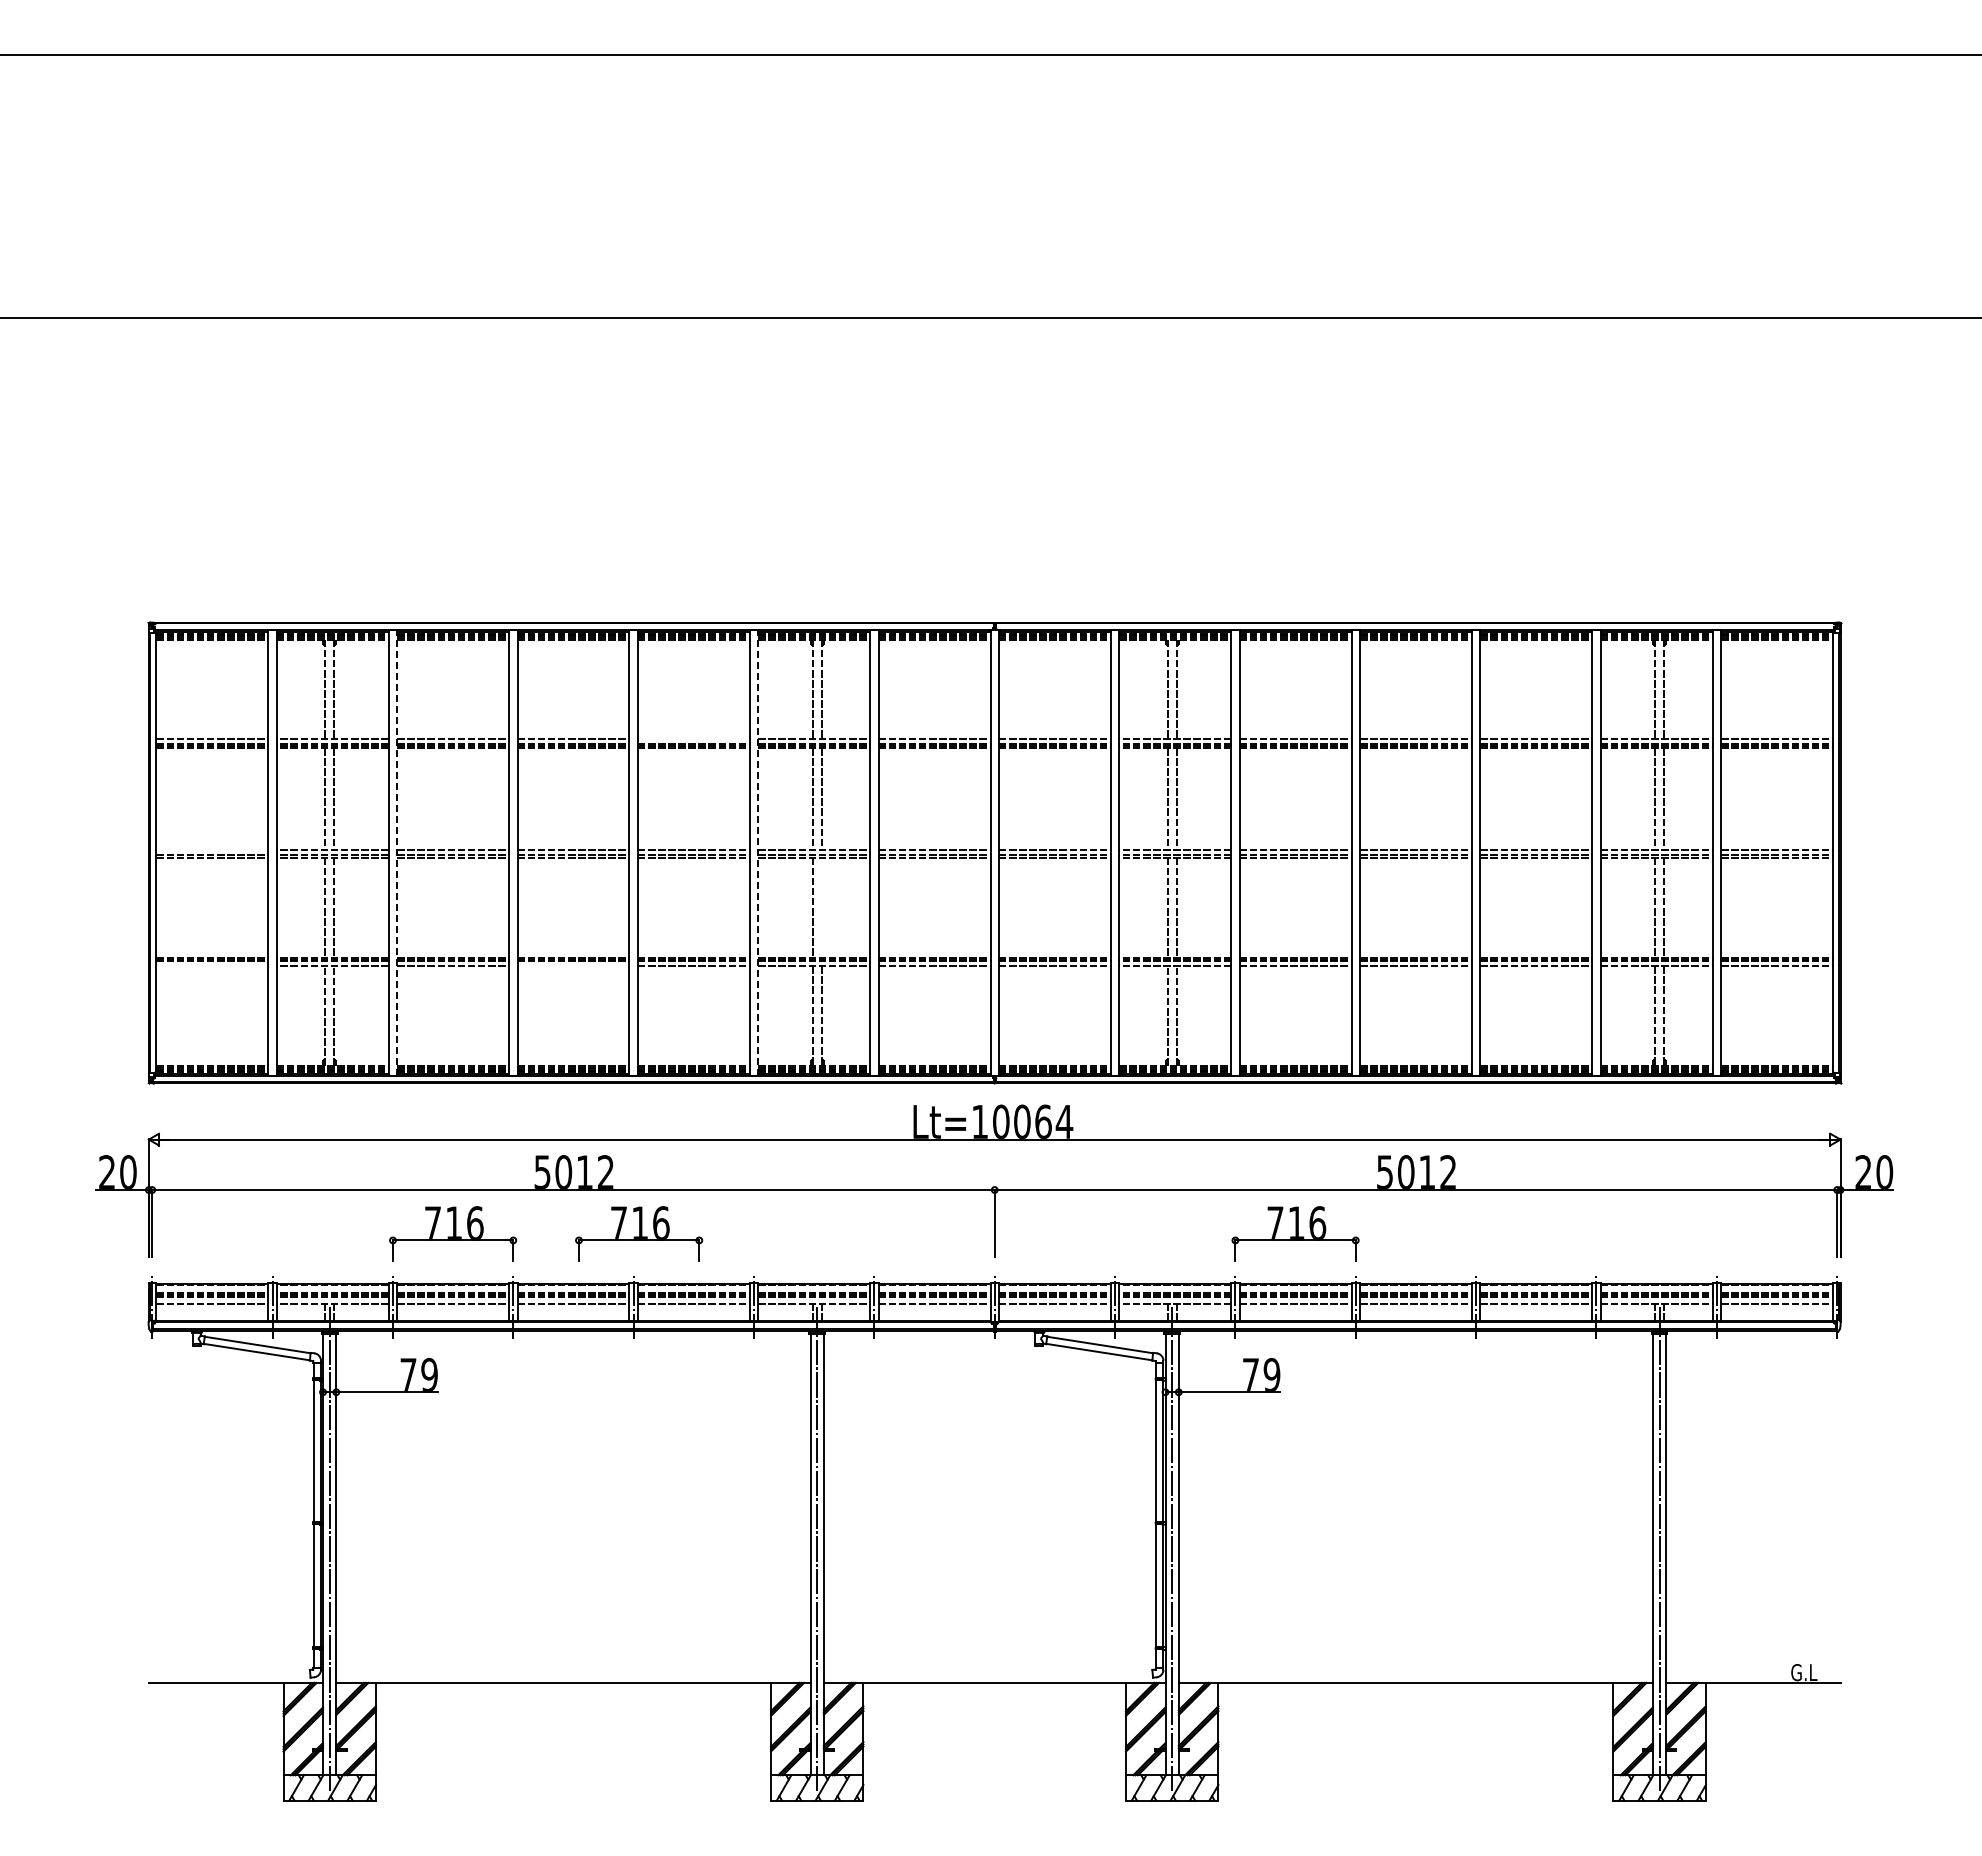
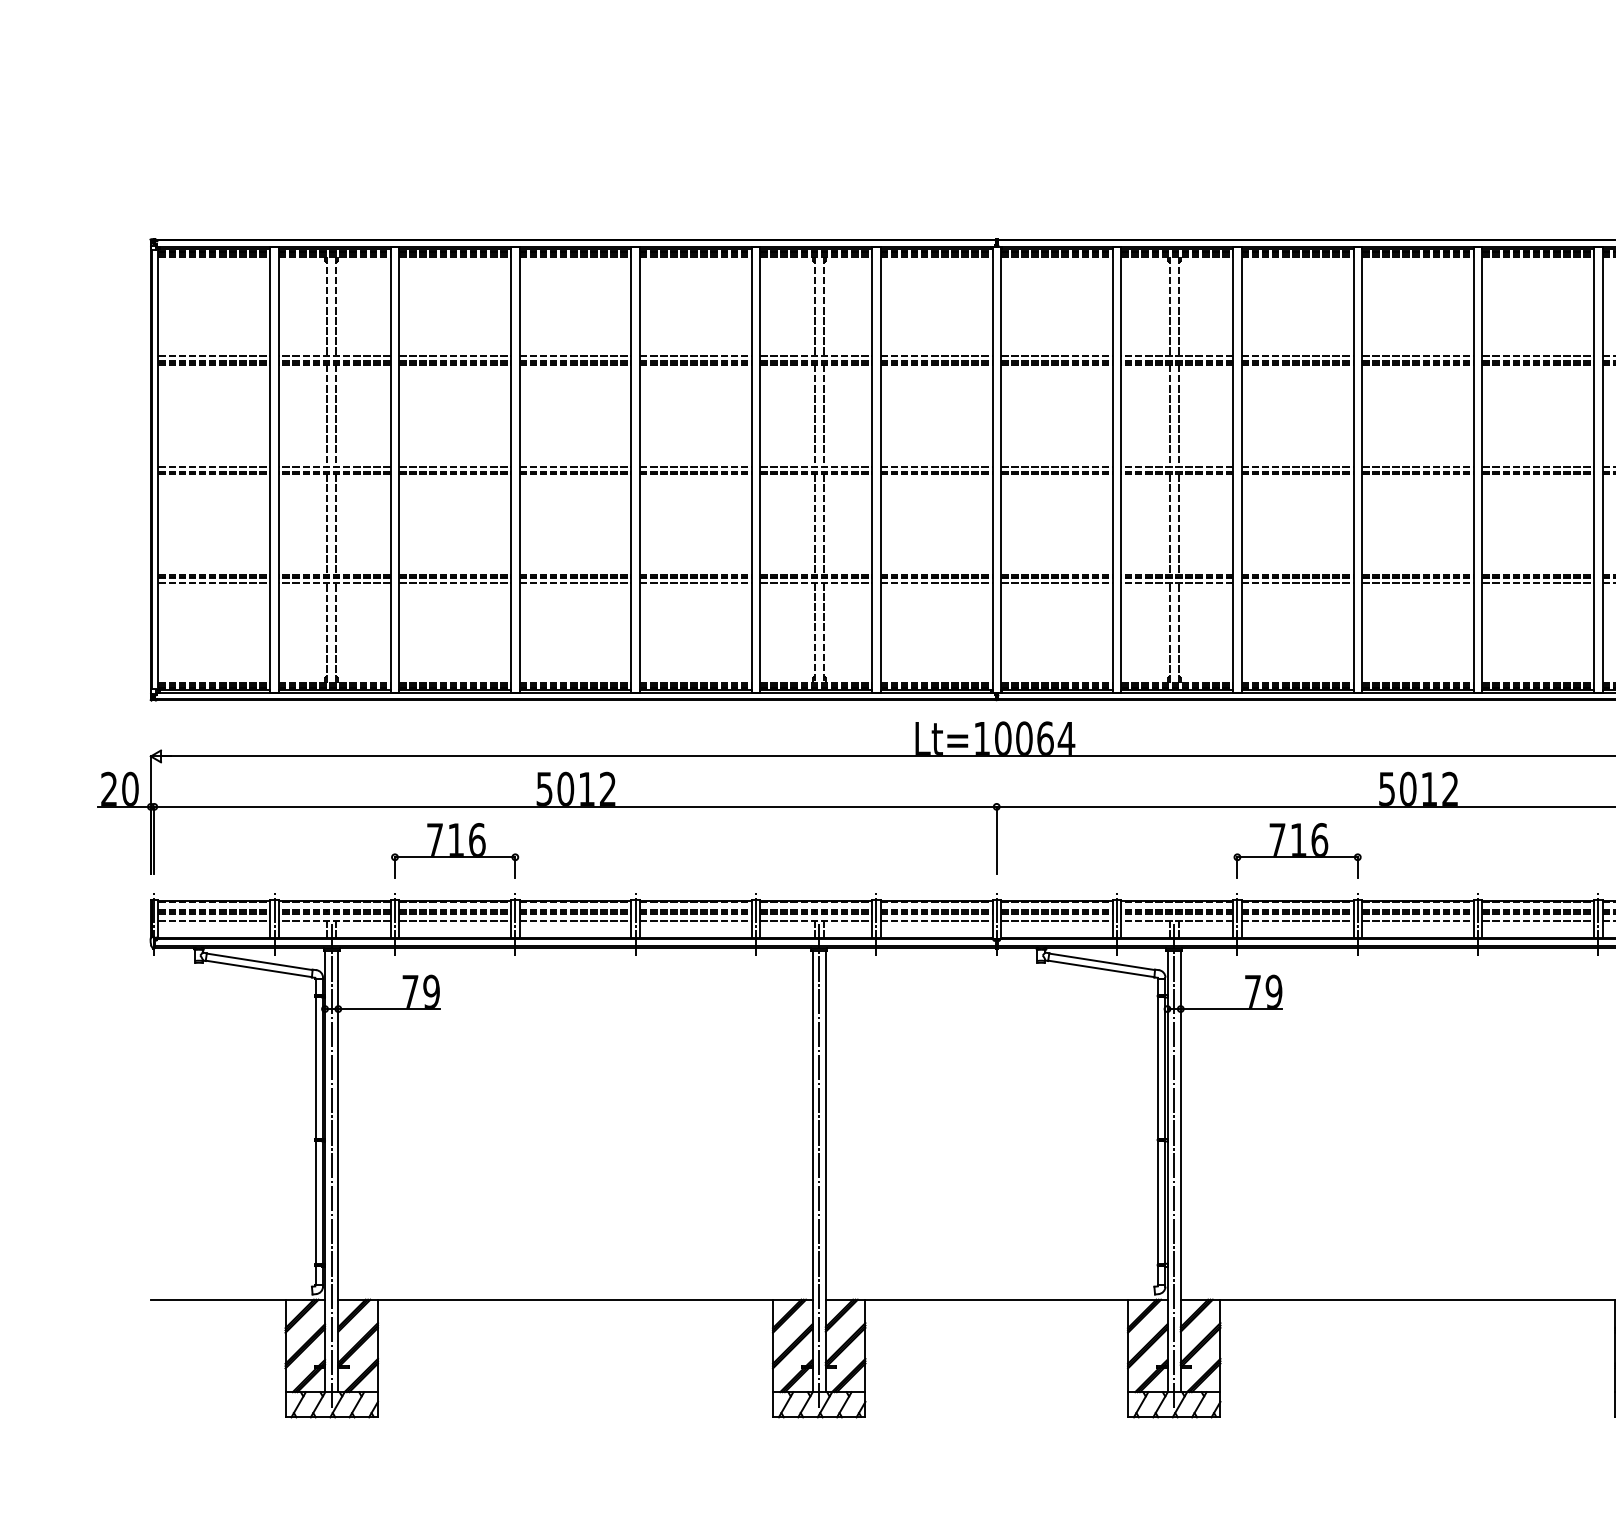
line: (693, 739) -> (695, 356), added
line: (212, 850) -> (214, 467), added
line: (397, 852) -> (399, 469), dashed -> solid
line: (758, 852) -> (760, 469), dashed -> solid
line: (821, 907) -> (823, 524), added
line: (212, 966) -> (214, 583), added
line: (573, 966) -> (575, 583), added
part: (639, 1233) -> (641, 850), removed

